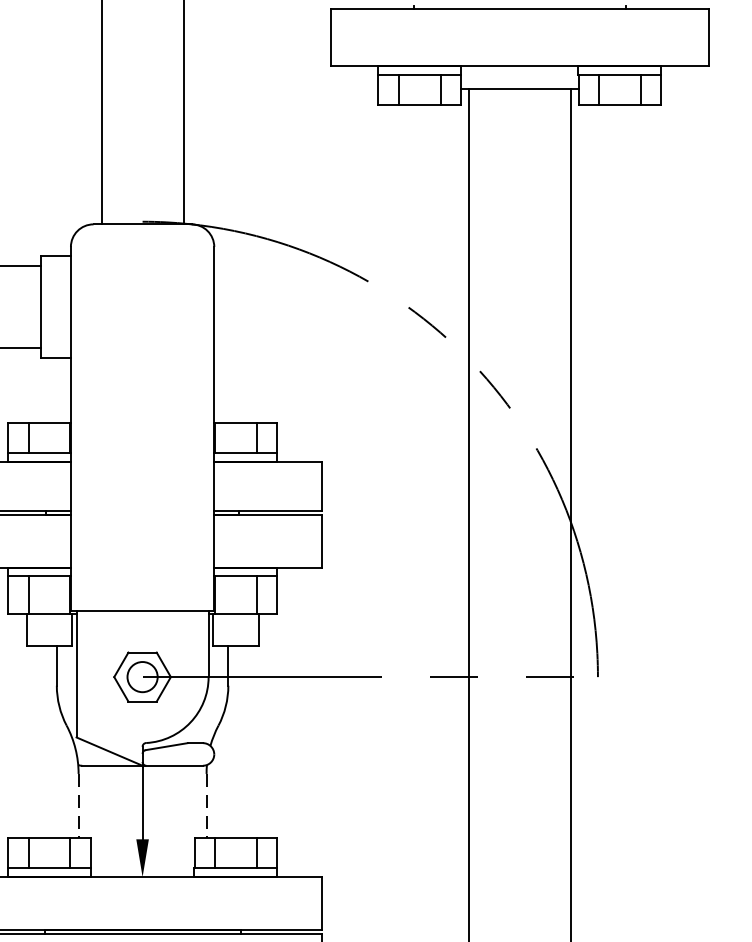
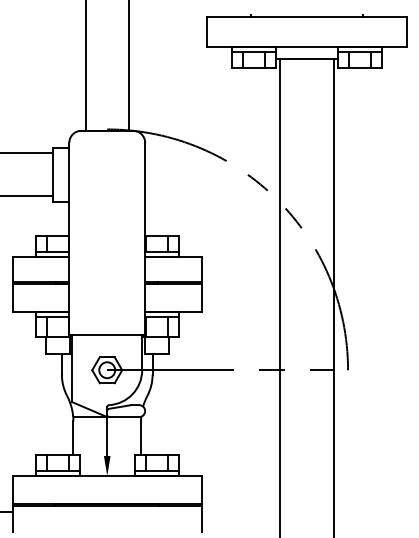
line: (78, 806) -> (73, 438), dashed -> solid
line: (207, 806) -> (141, 438), dashed -> solid

